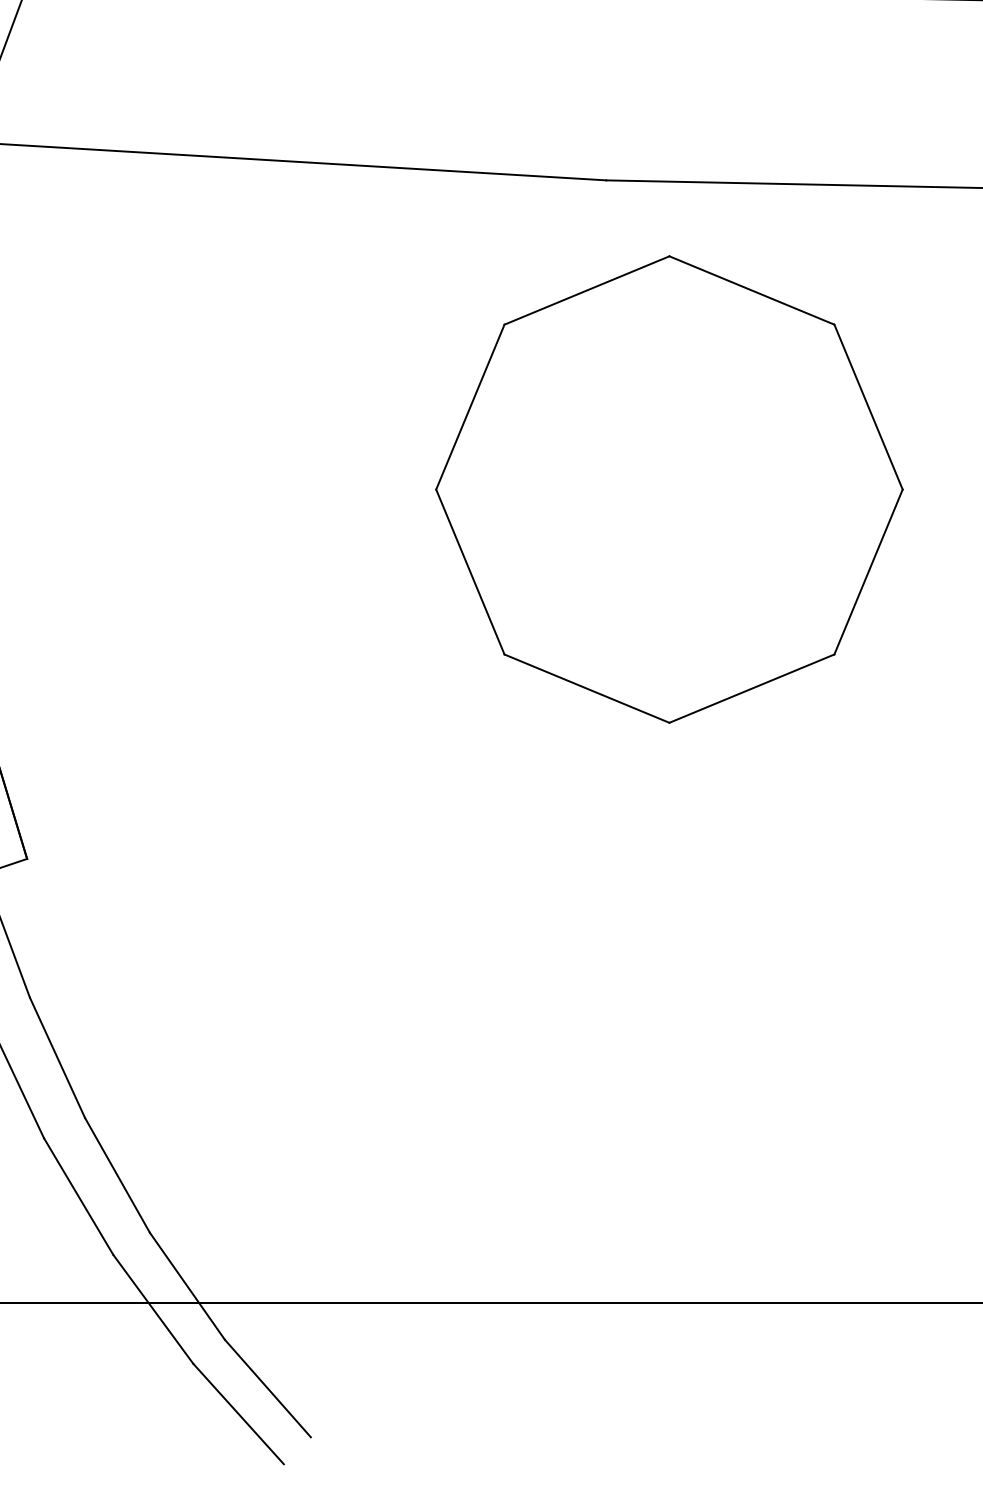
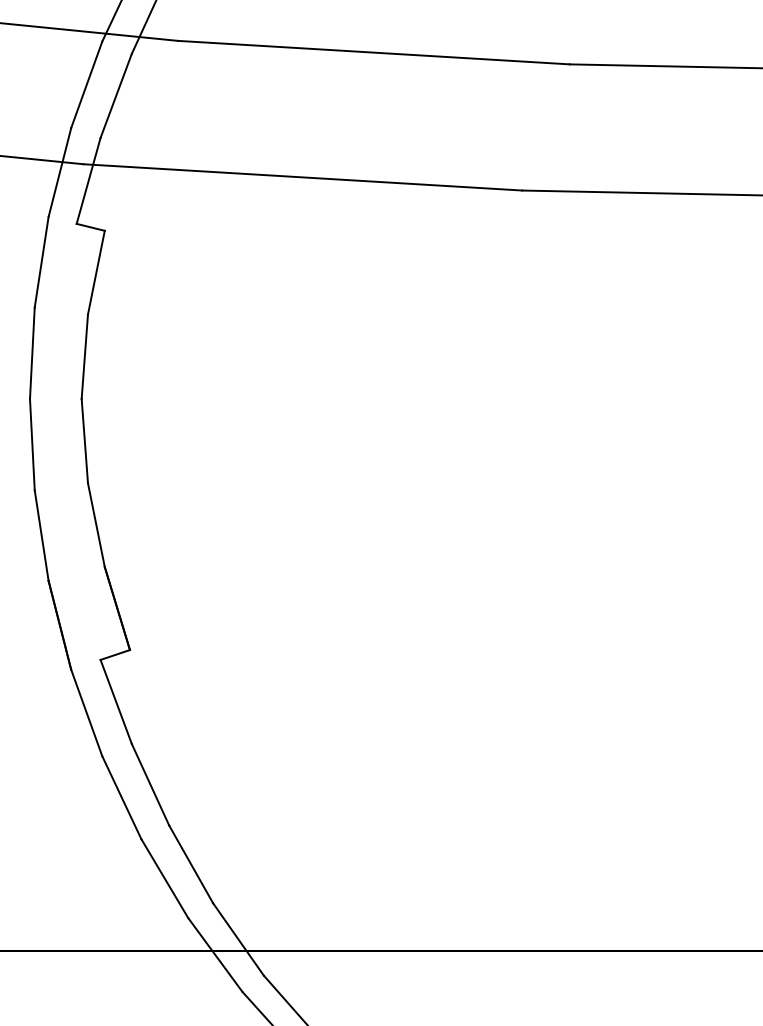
part: (668, 488) -> (564, 399), removed

